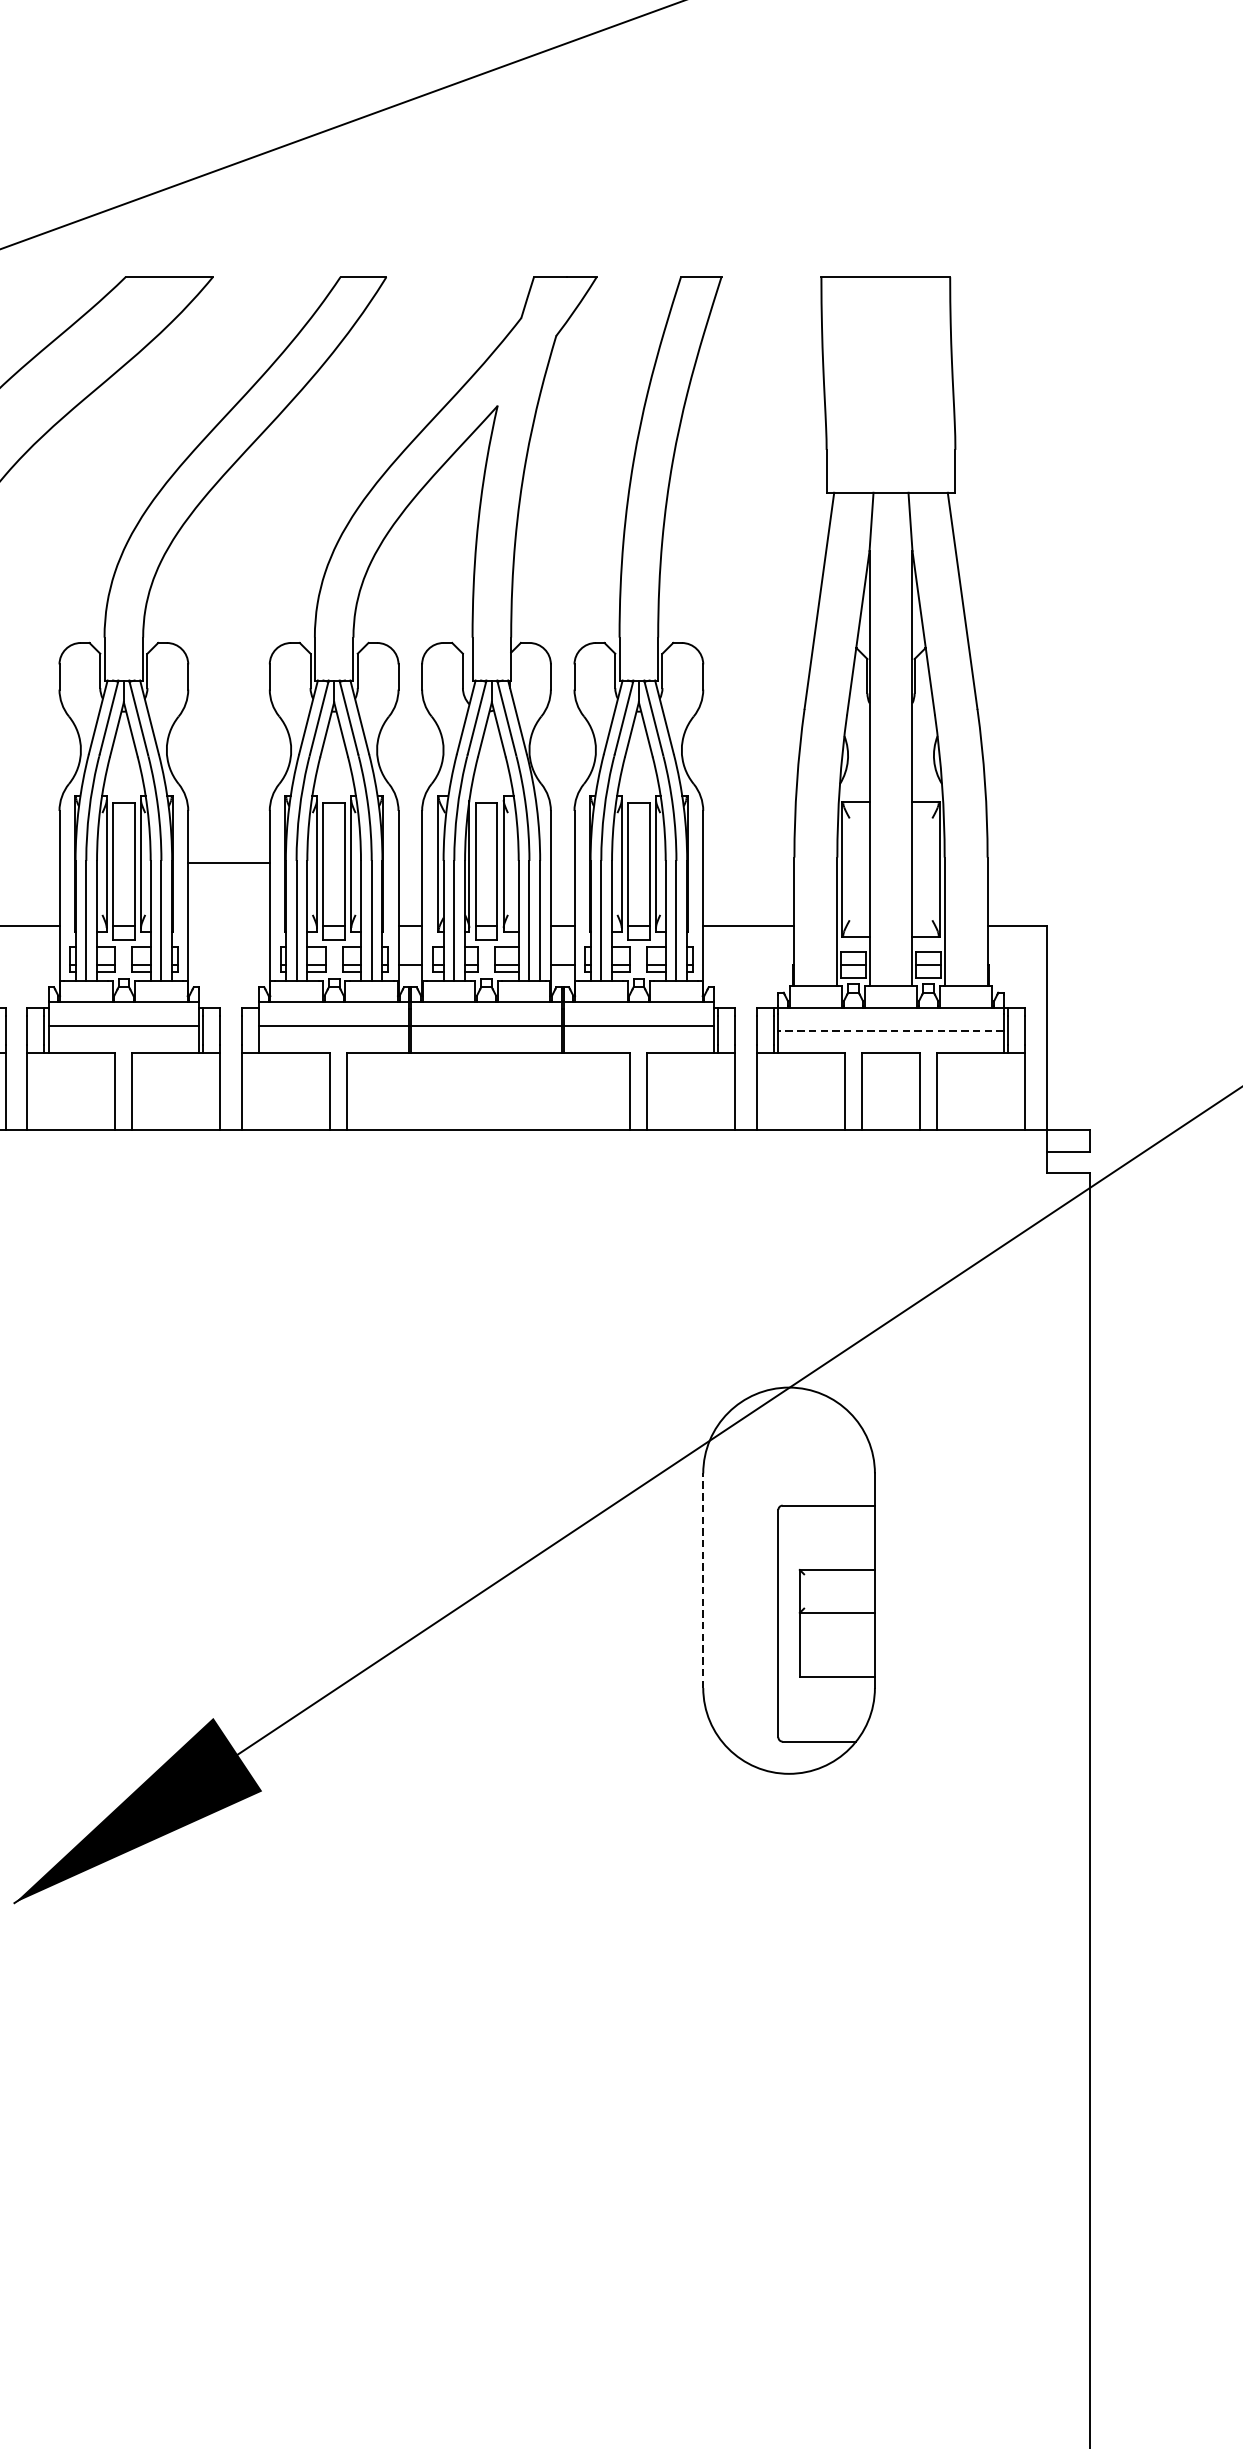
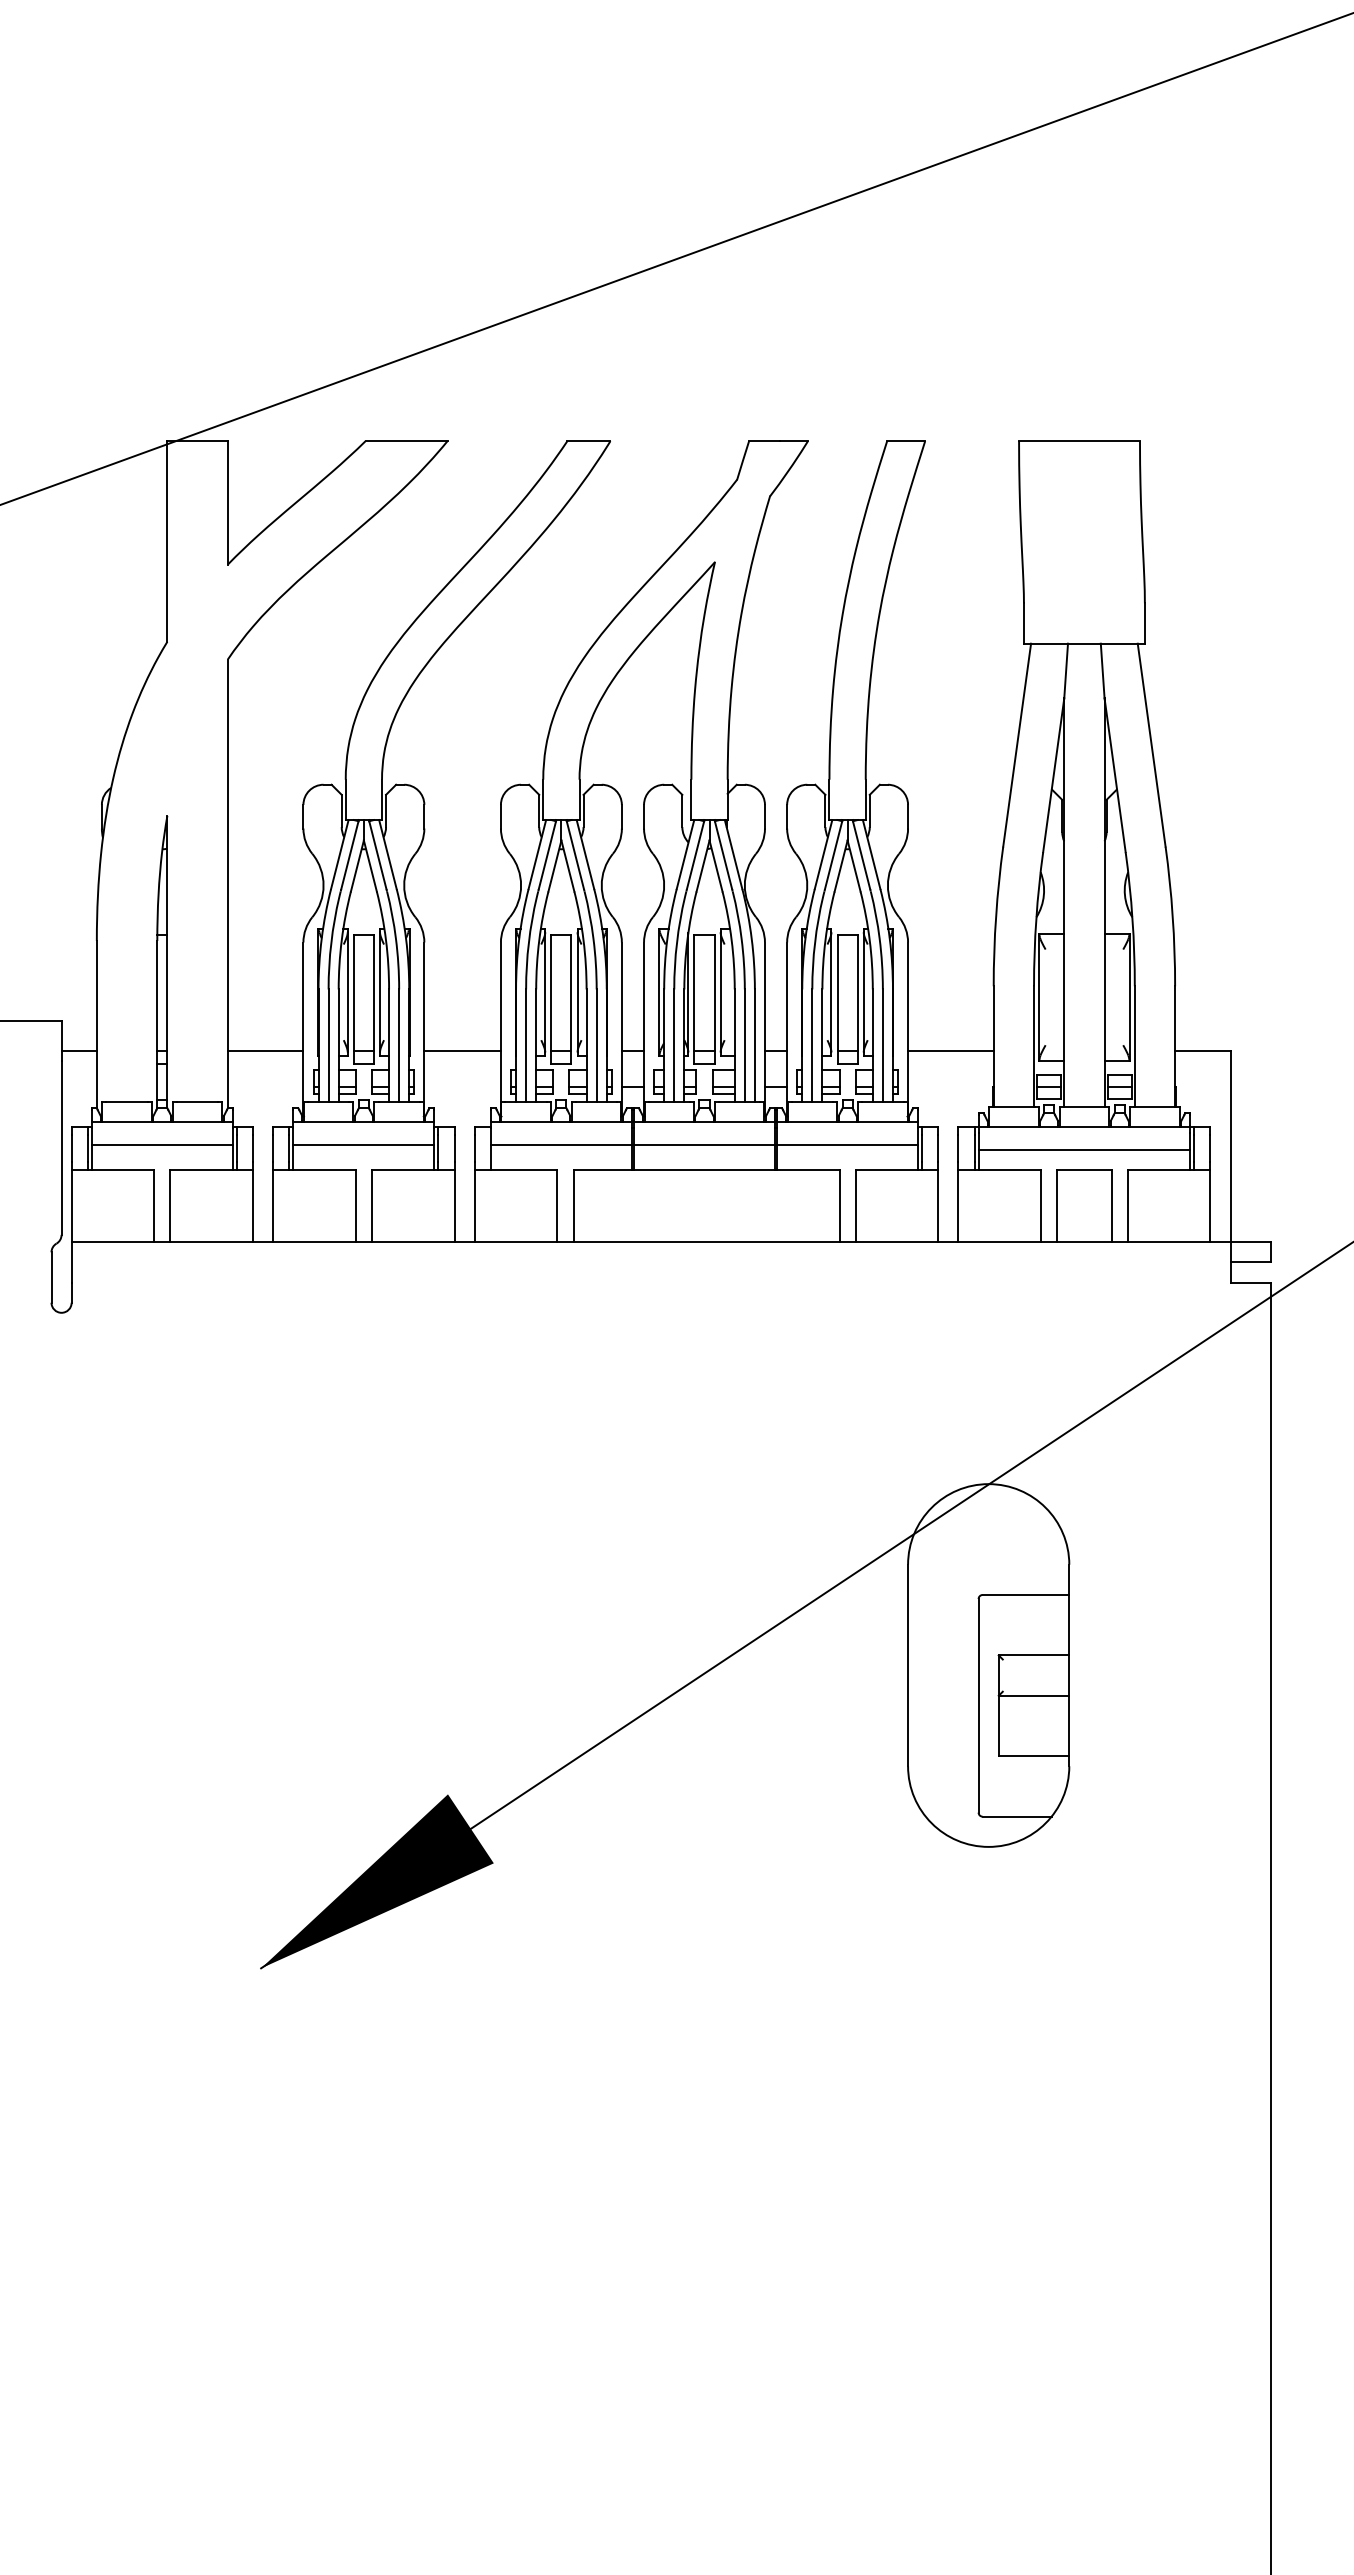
line: (228, 863) -> (462, 1050), moved
line: (891, 1031) -> (1084, 1149), dashed -> solid
line: (703, 1580) -> (908, 1665), dashed -> solid

